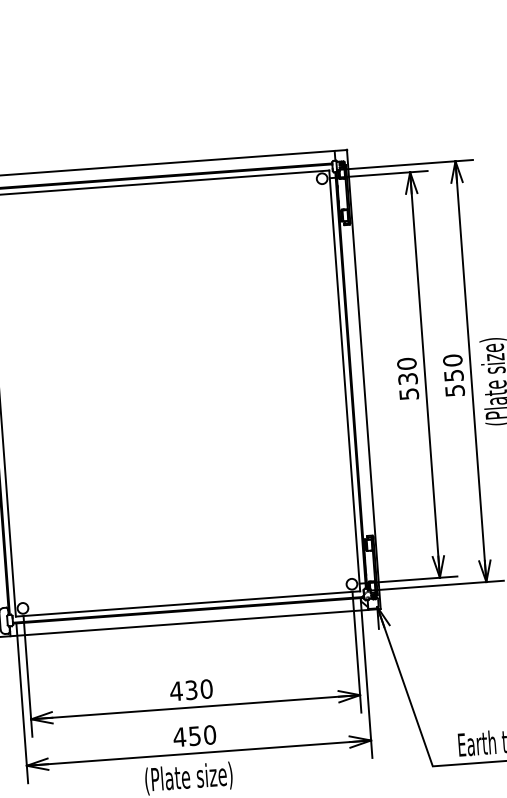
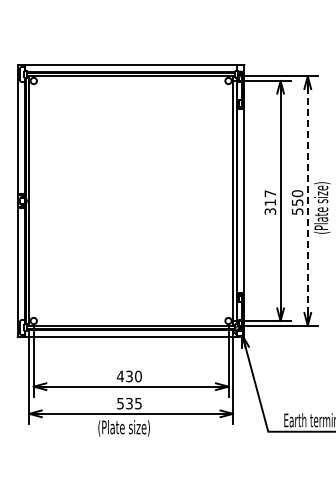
line: (470, 372) -> (307, 201), solid -> dashed
text: (408, 378) -> (270, 202), 530 -> 317
text: (193, 735) -> (128, 403), 450 -> 535

